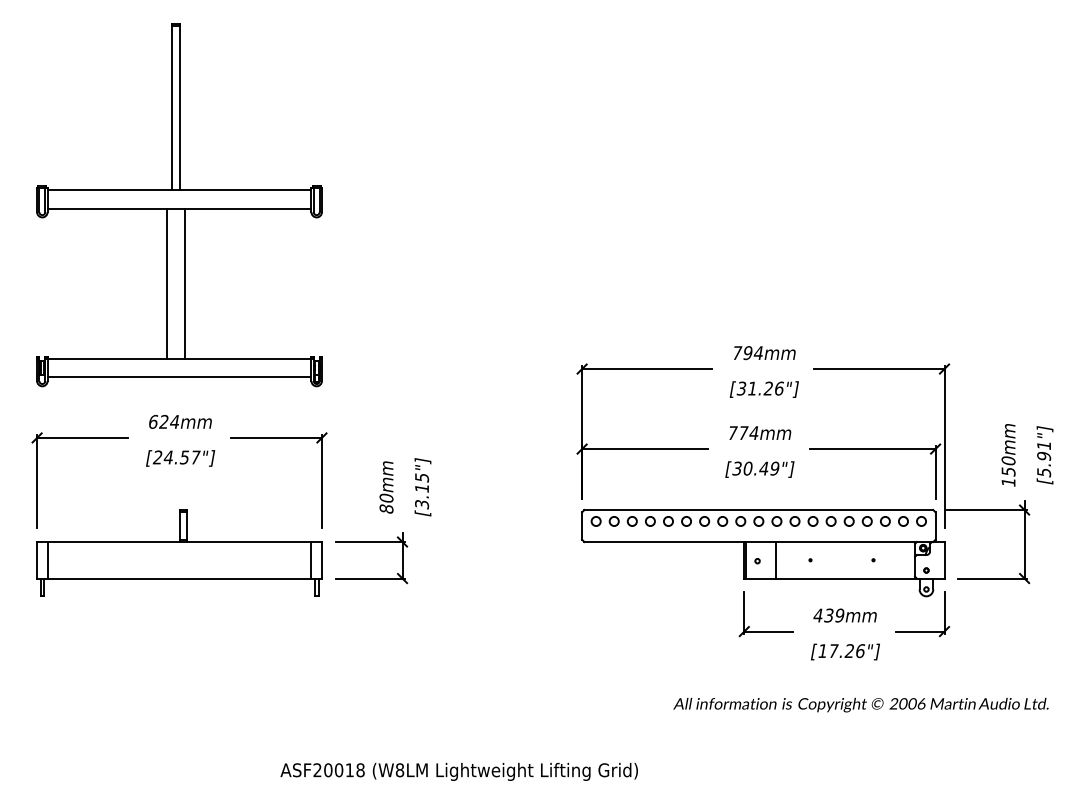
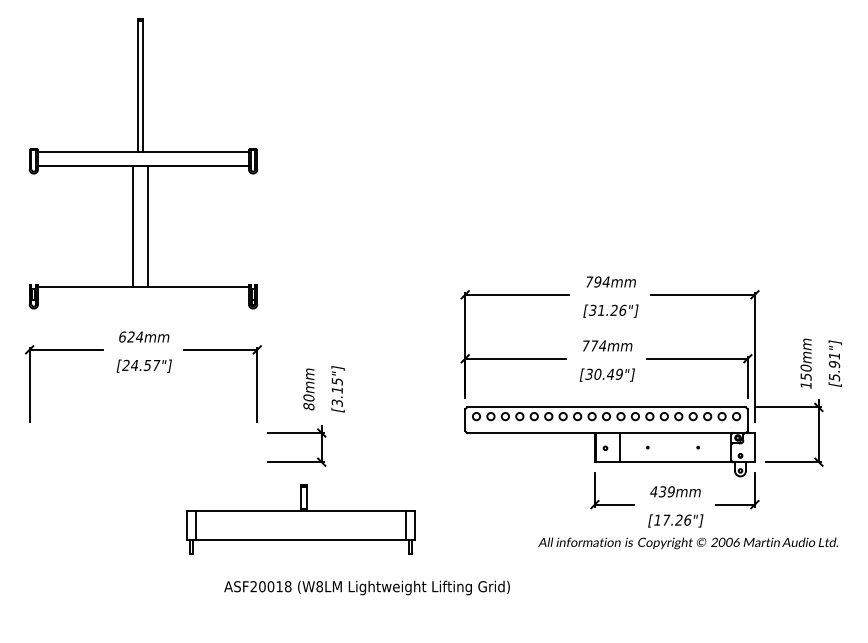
line: (179, 377) -> (143, 301), removed
part: (179, 552) -> (300, 518), moved
text: (860, 704) -> (687, 542), moved
text: (458, 771) -> (366, 587), moved

